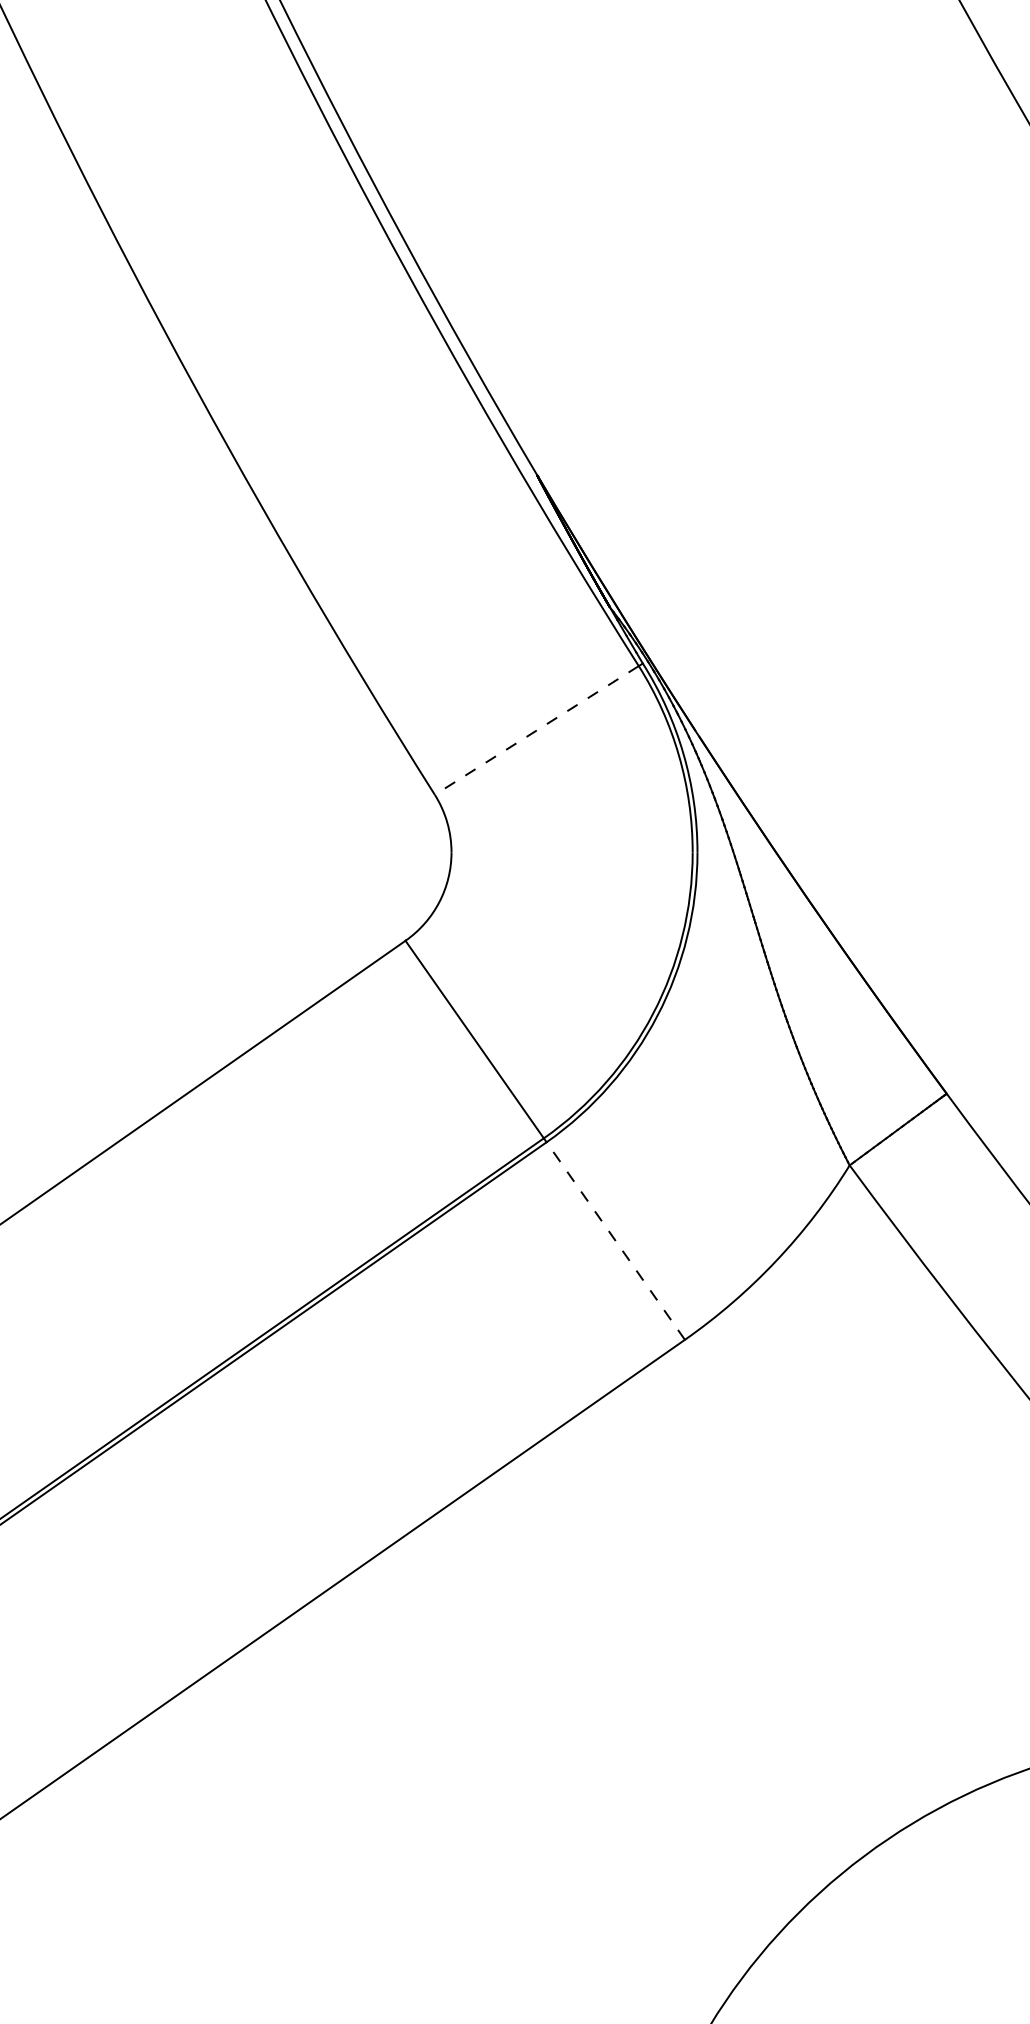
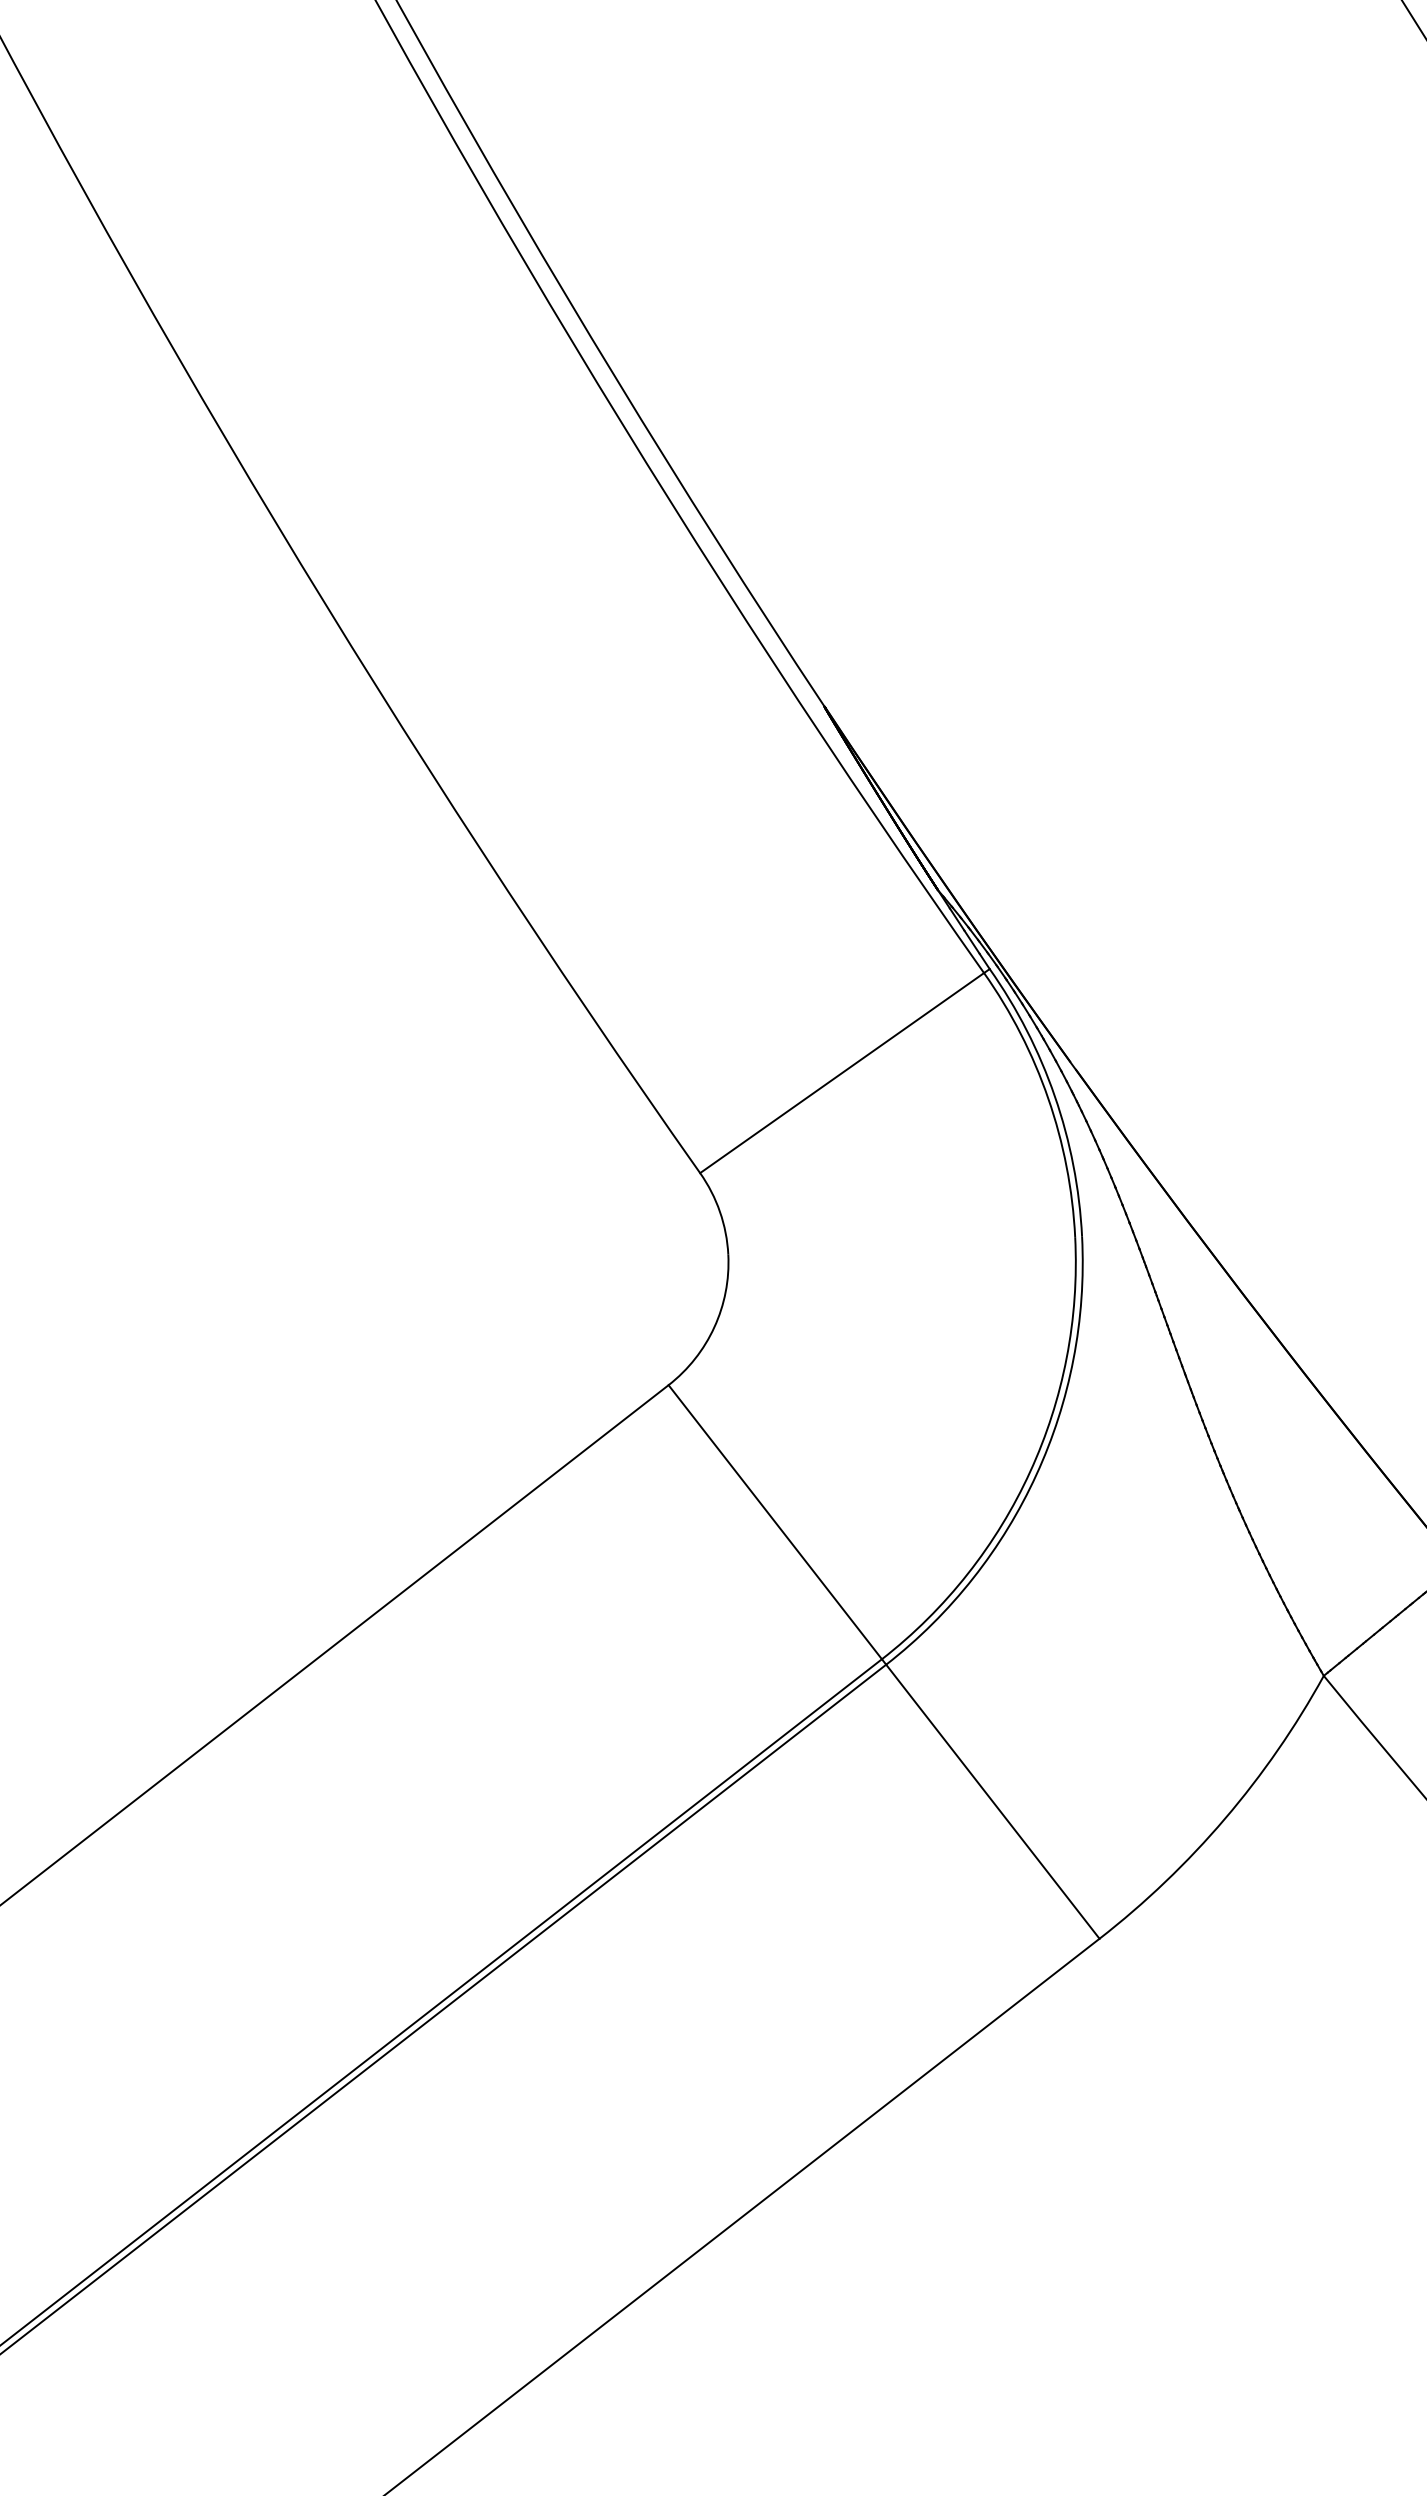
line: (536, 730) -> (841, 1073), dashed -> solid
line: (615, 1241) -> (992, 1802), dashed -> solid

